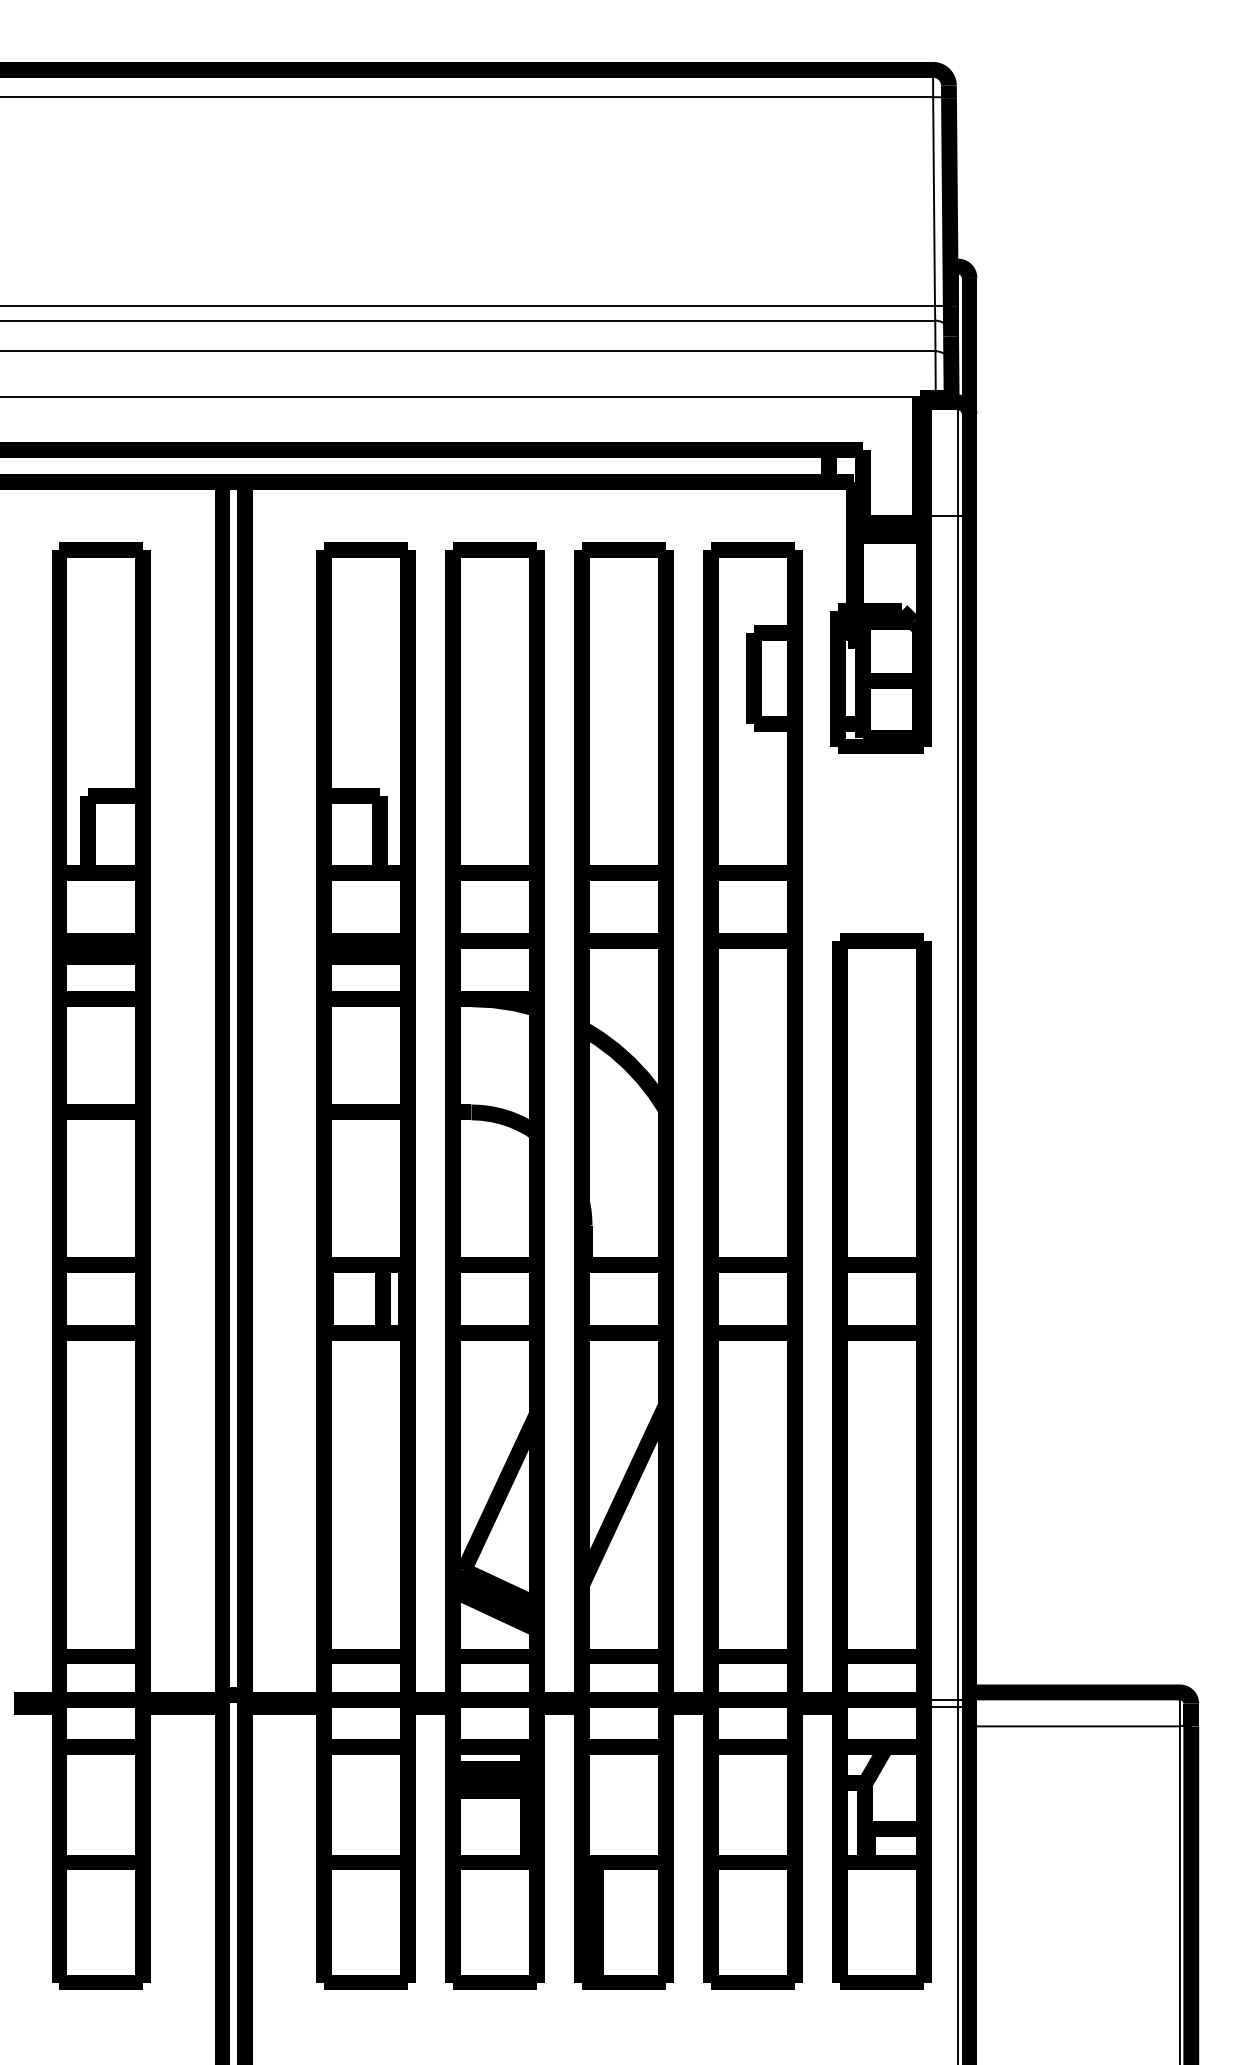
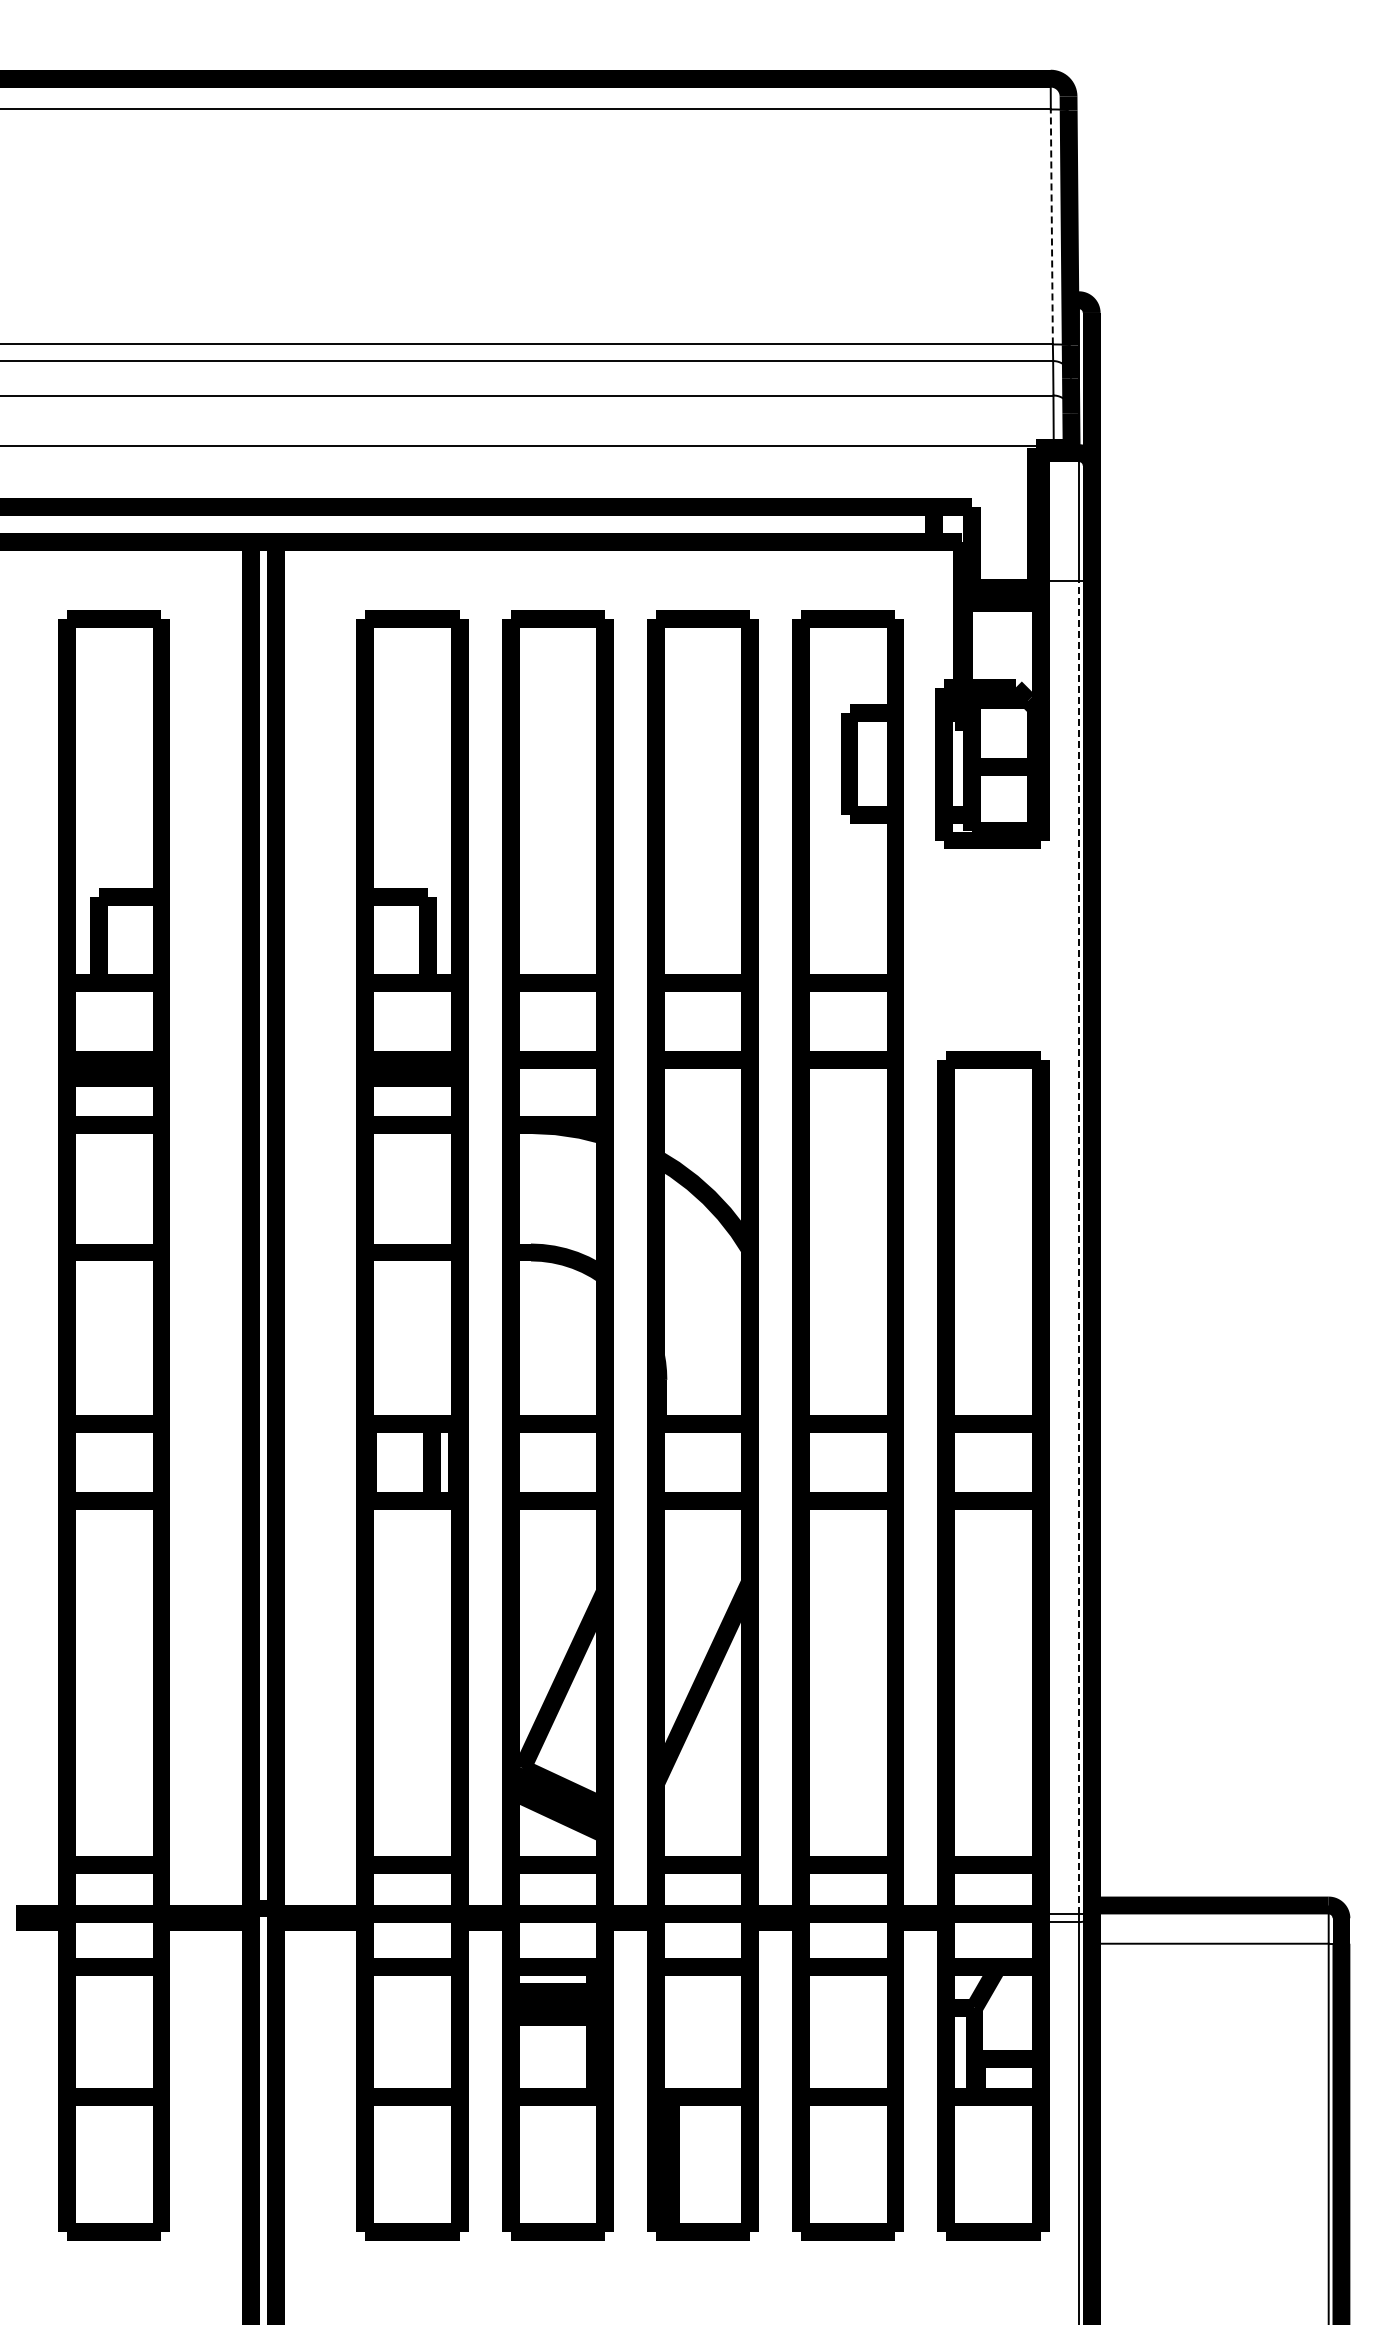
line: (933, 201) -> (1051, 226), solid -> dashed
line: (957, 1107) -> (1078, 1247), solid -> dashed

